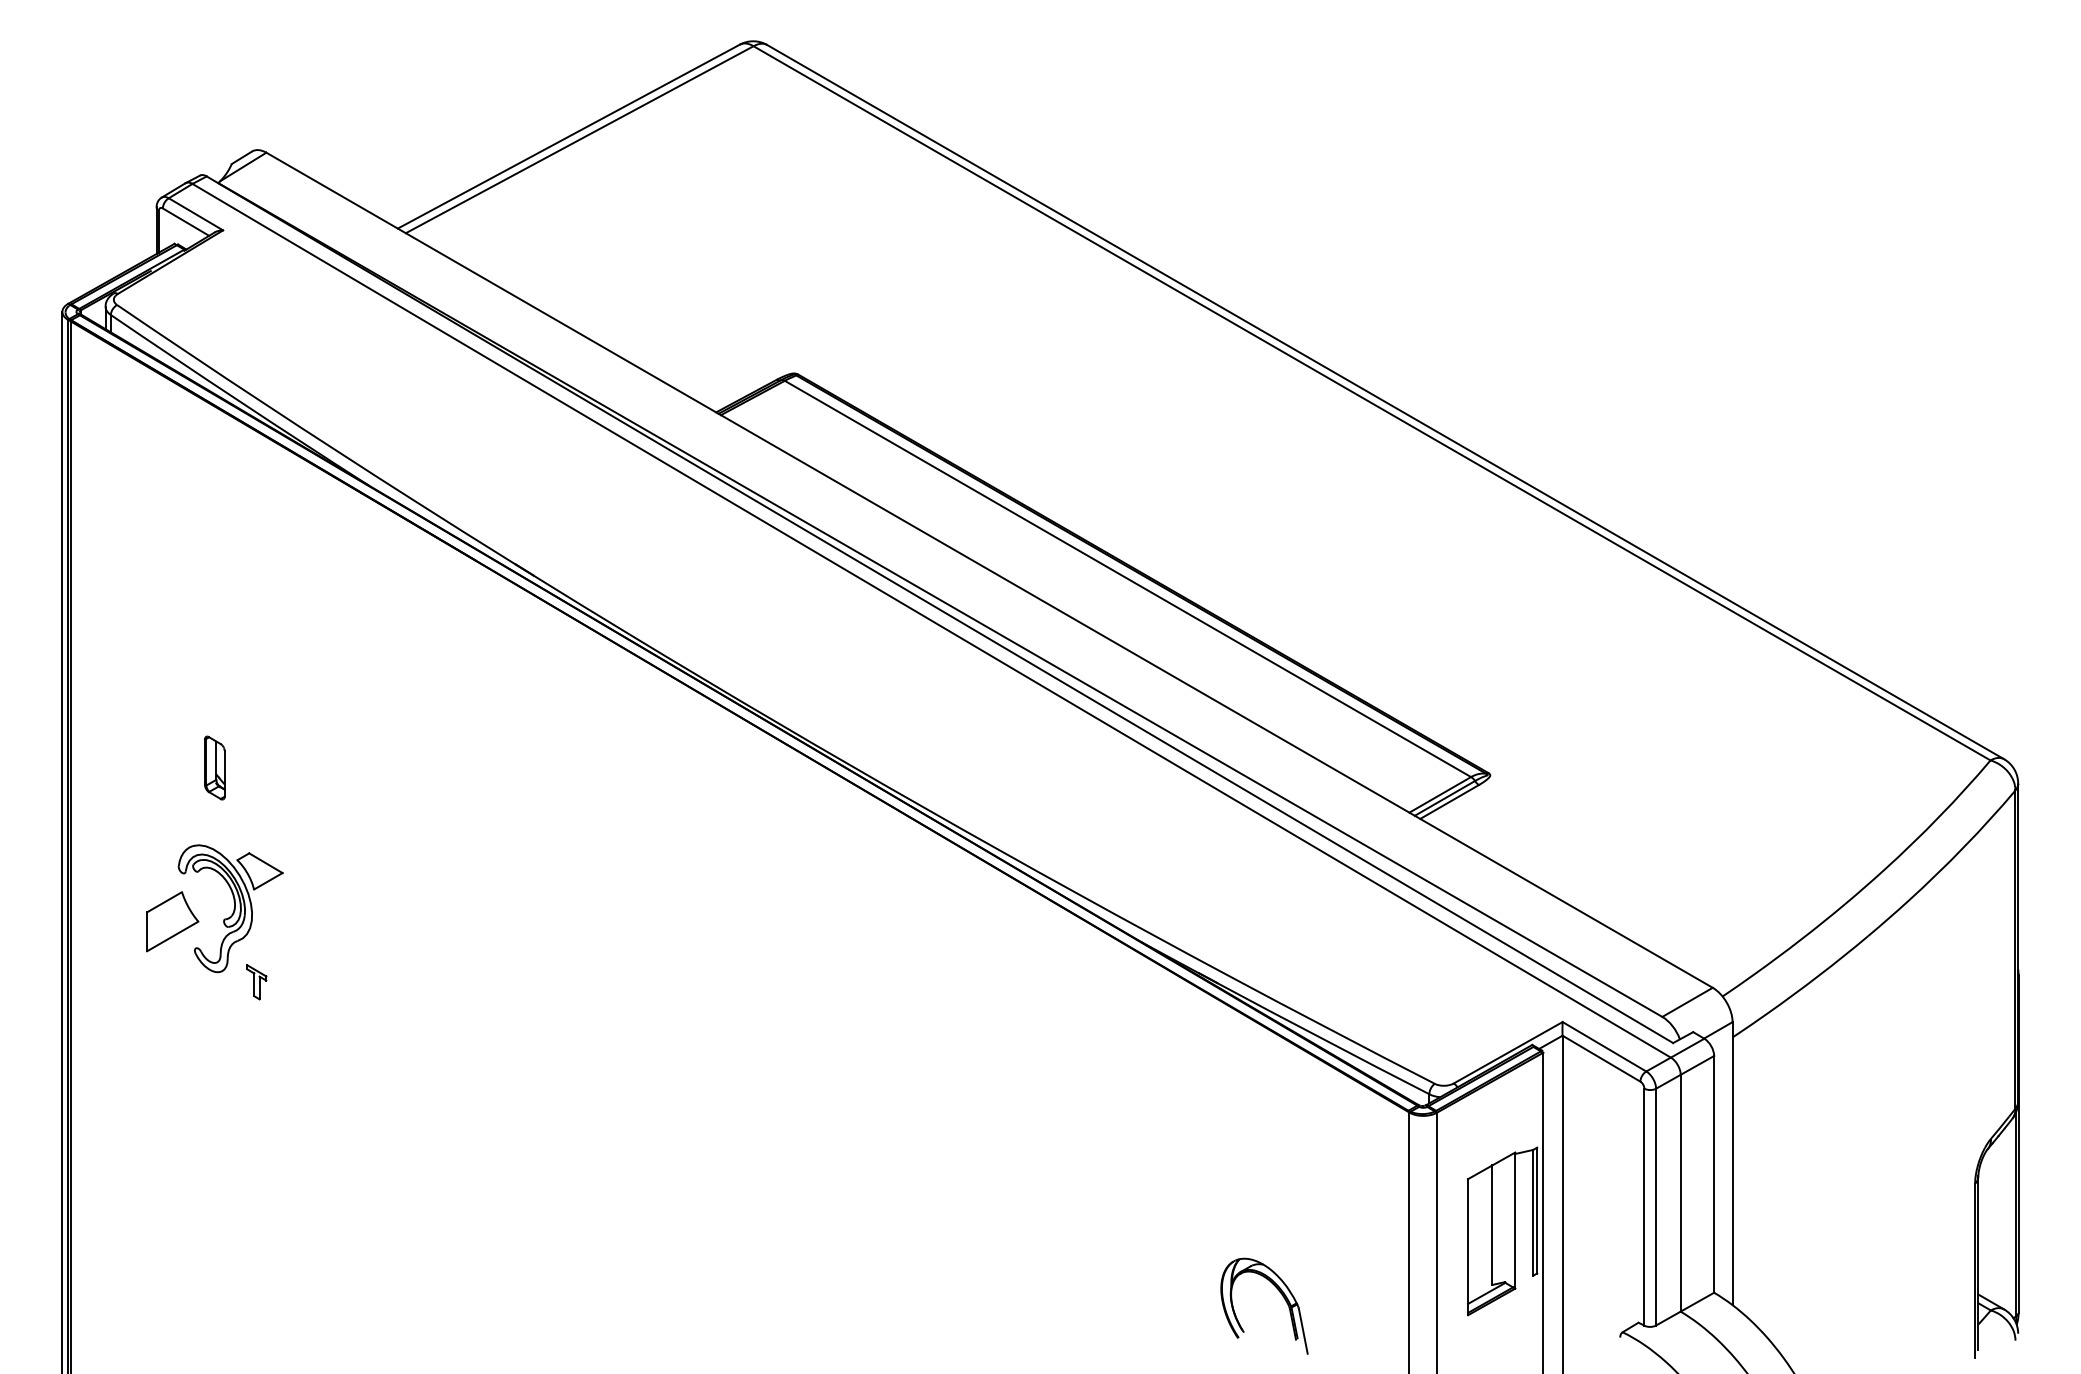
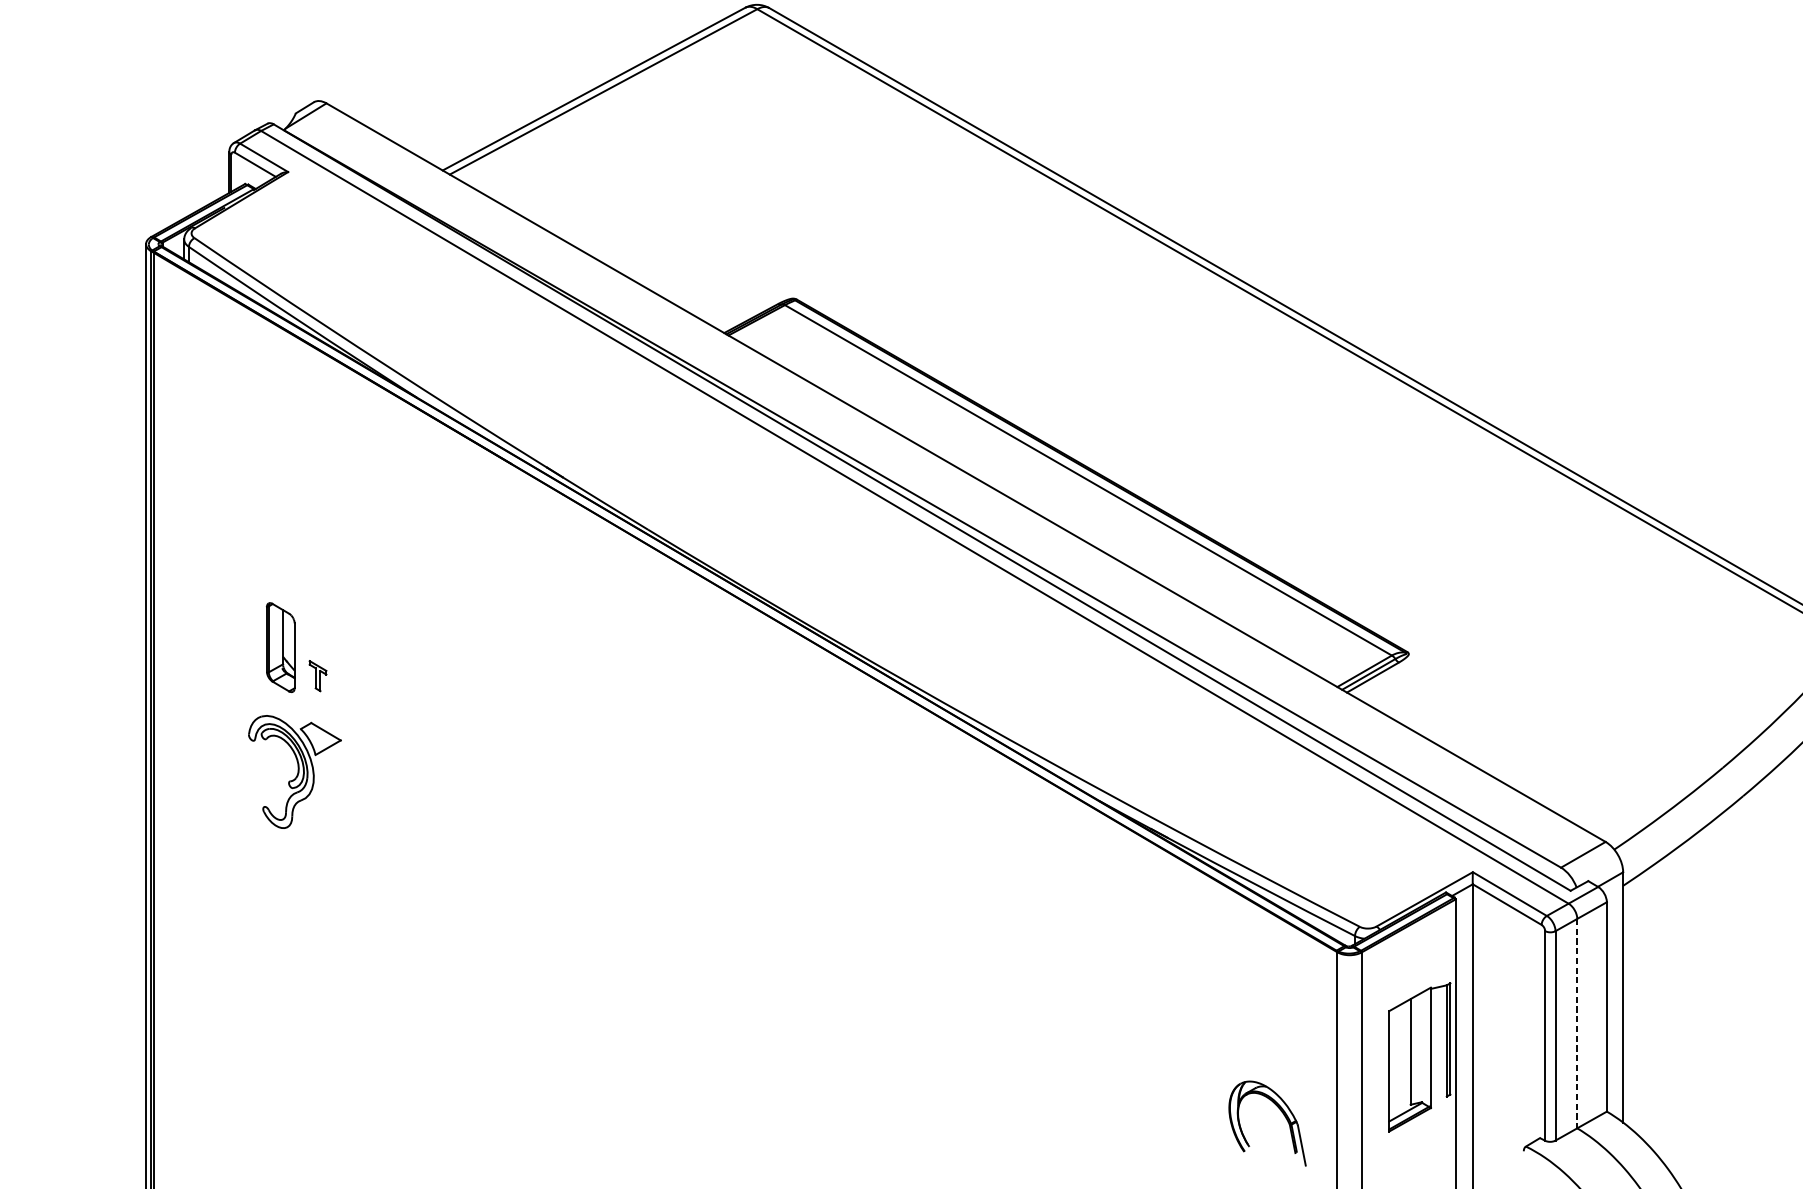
part: (214, 767) -> (280, 647), size x1.6
part: (172, 921) -> (243, 783), removed
part: (256, 982) -> (317, 676), moved
line: (1680, 1193) -> (1577, 1023), solid -> dashed
part: (1281, 1295) -> (1282, 1114), moved

